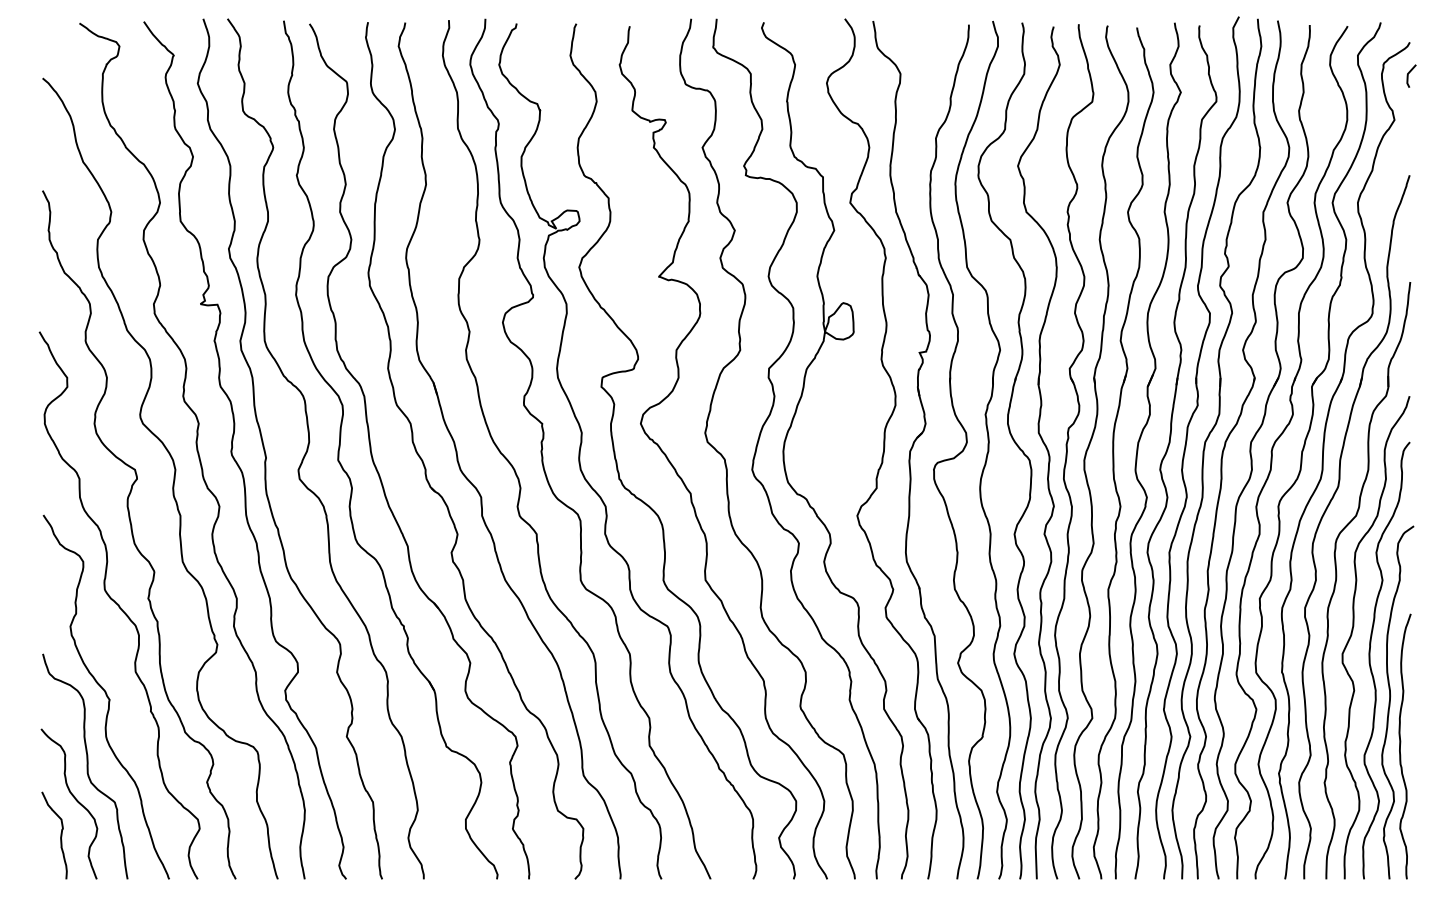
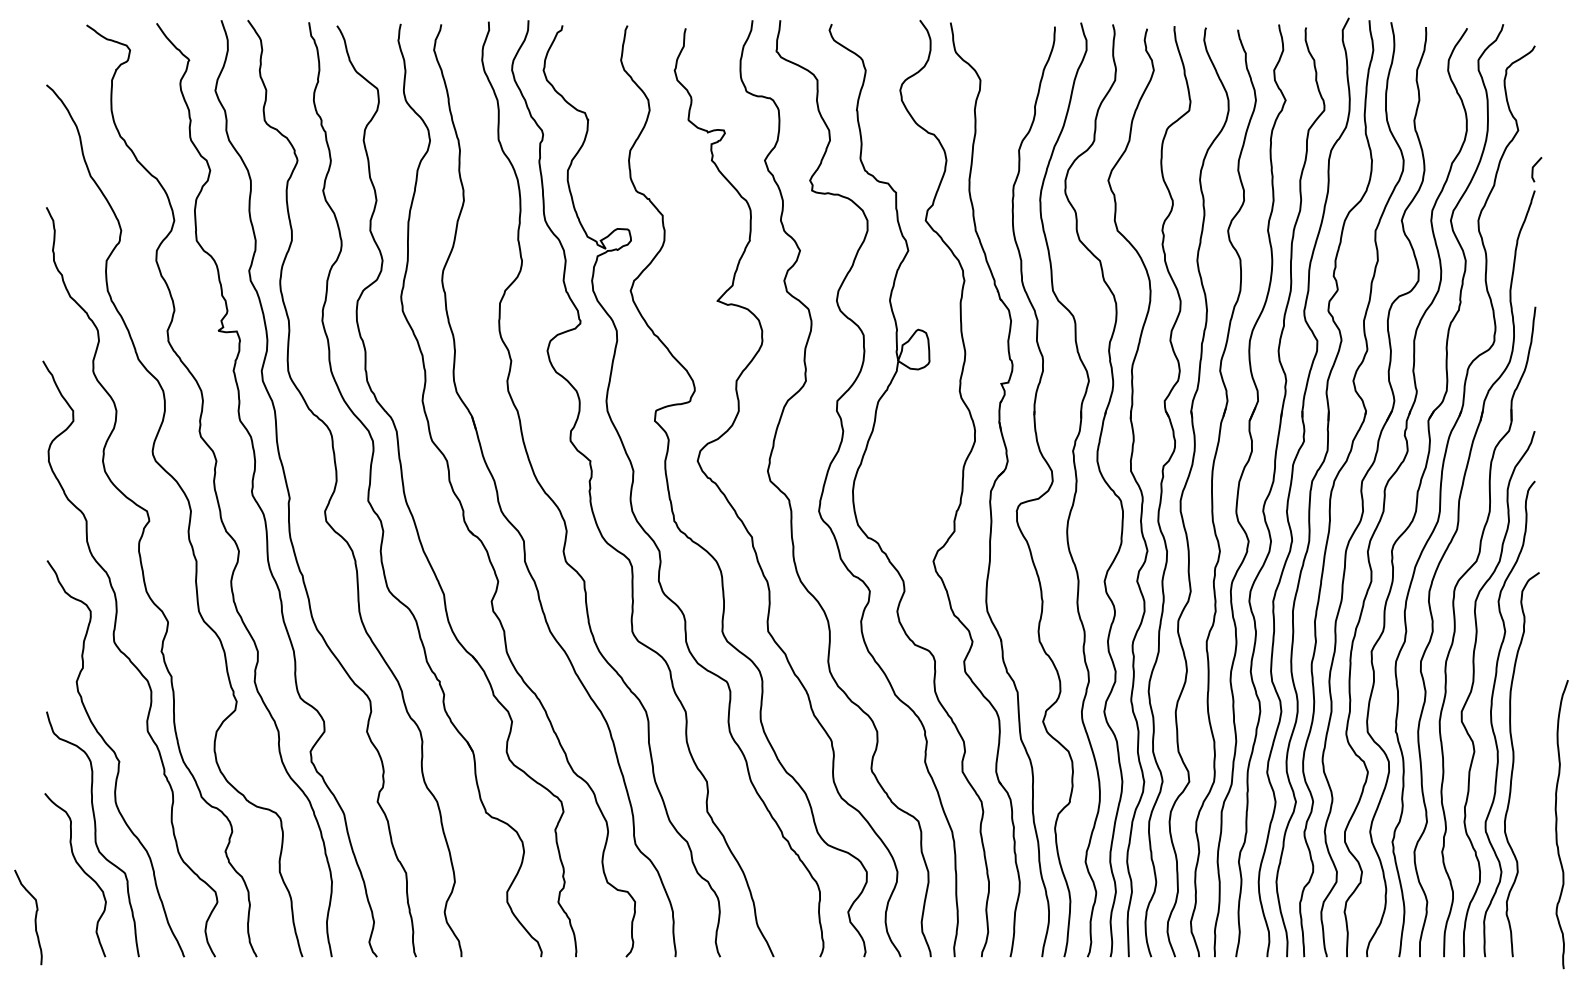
line: (1408, 75) -> (1533, 169), moved
curve: (1401, 746) -> (1557, 824), moved
curve: (60, 836) -> (34, 918), moved

